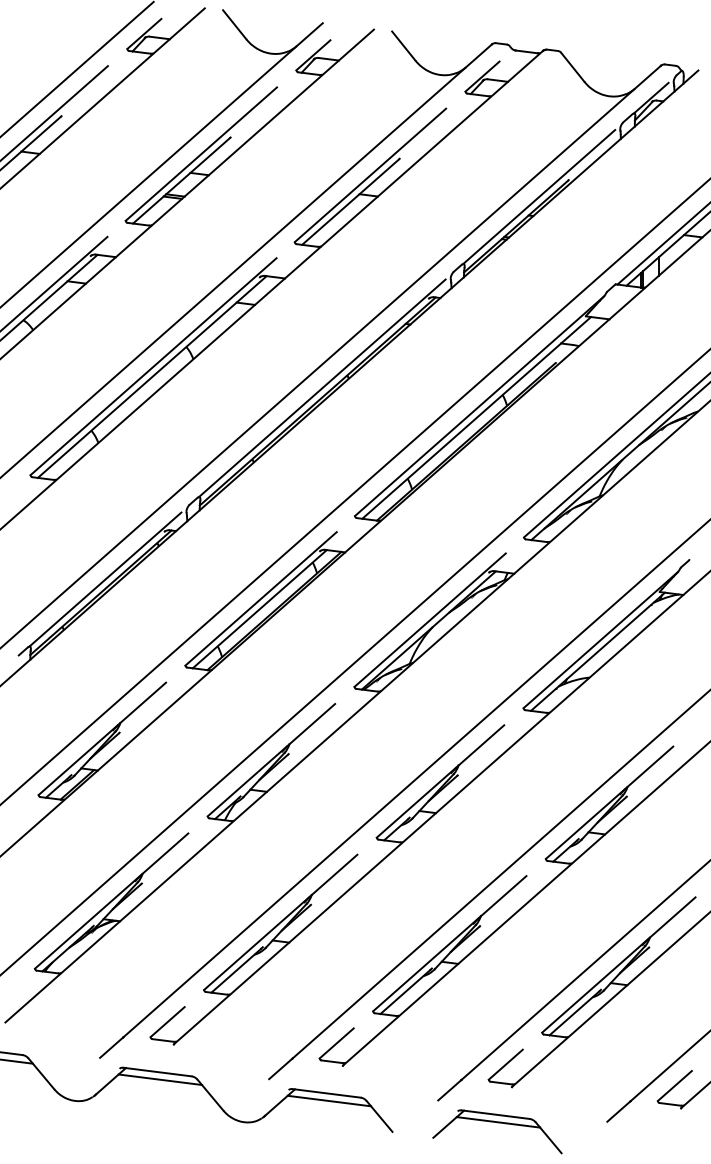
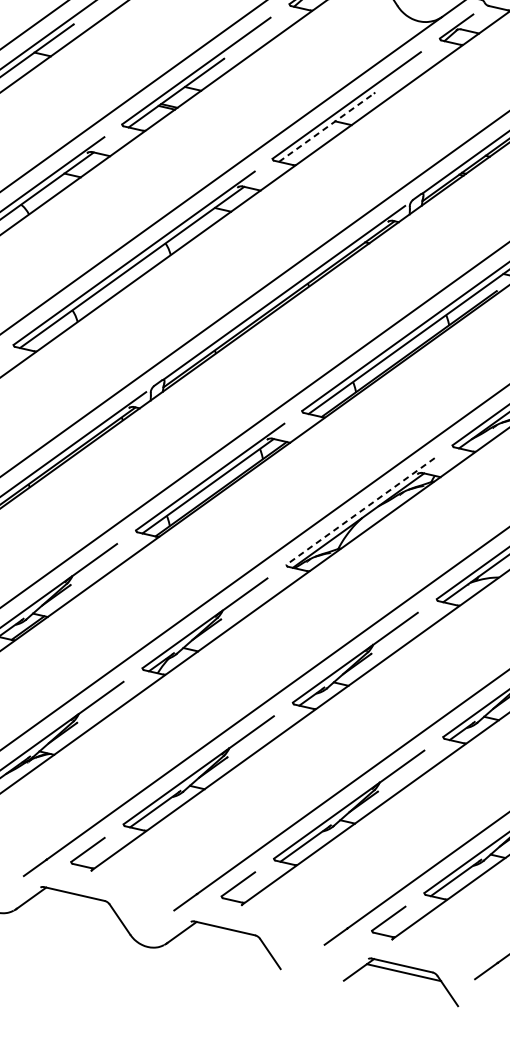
line: (350, 201) -> (326, 127), solid -> dashed
line: (430, 620) -> (360, 511), solid -> dashed
line: (160, 1079) -> (76, 900), removed
line: (329, 1100) -> (226, 935), removed
part: (497, 1123) -> (403, 973), moved

